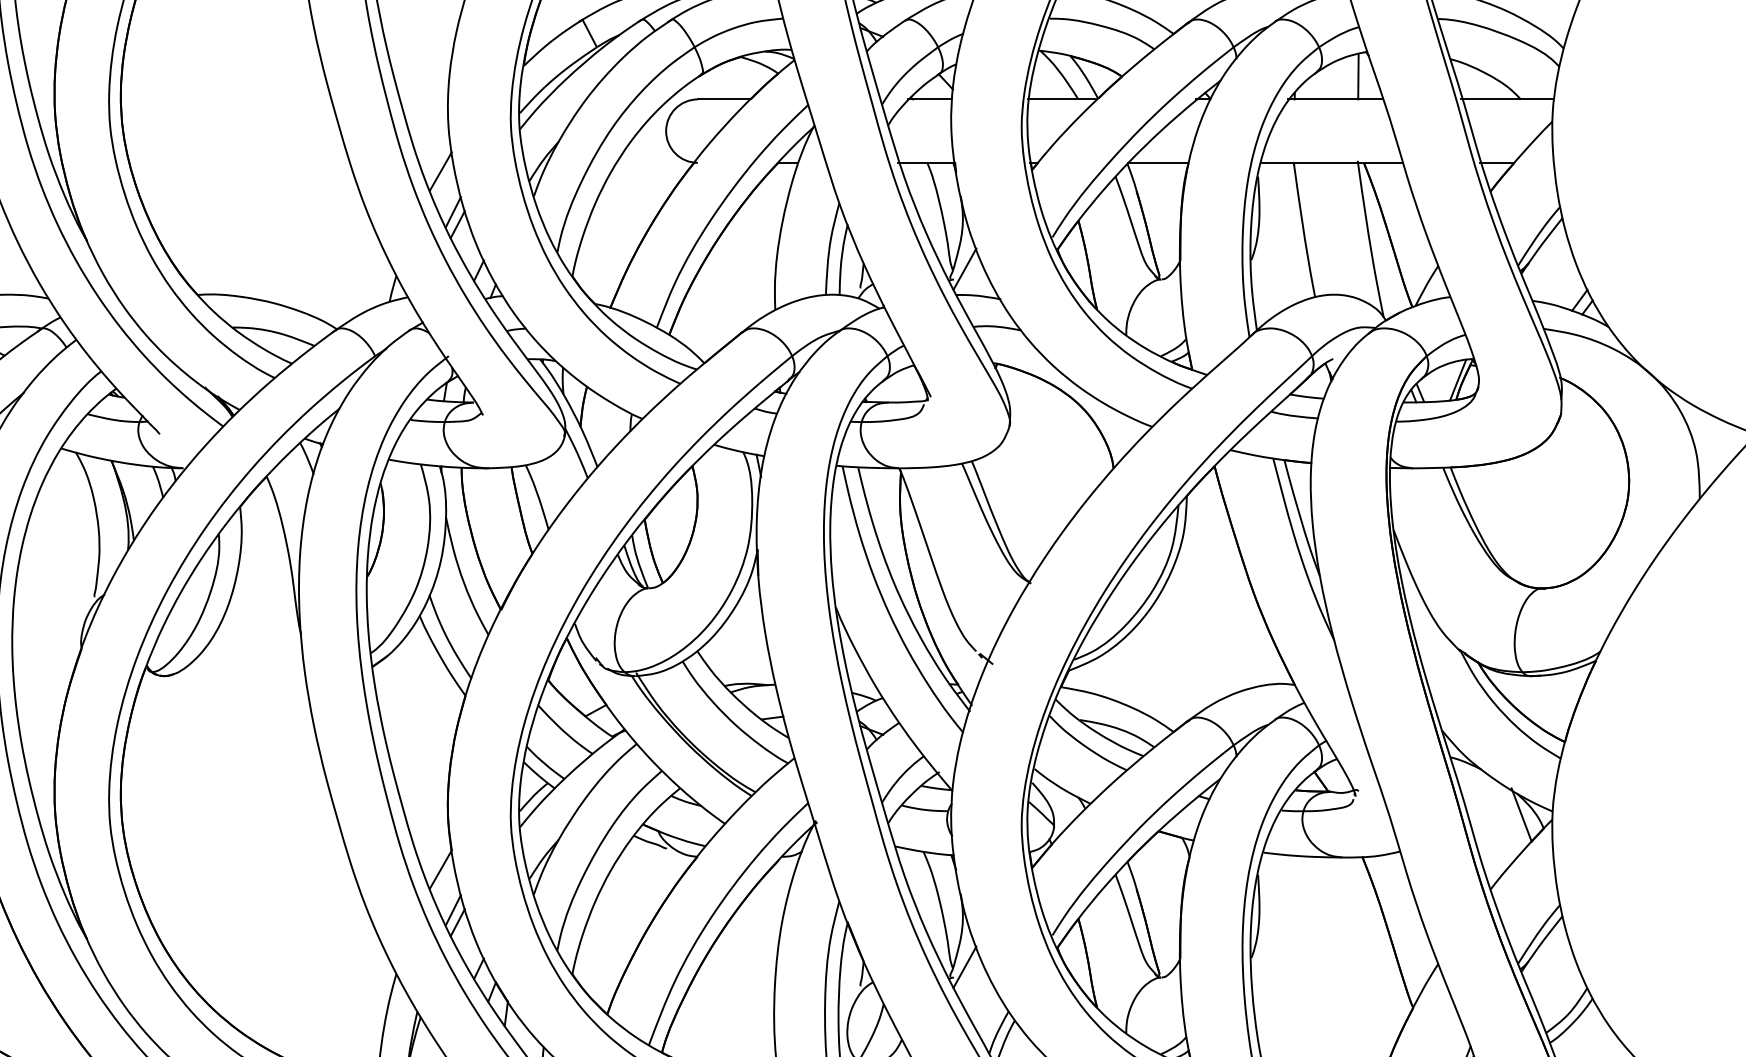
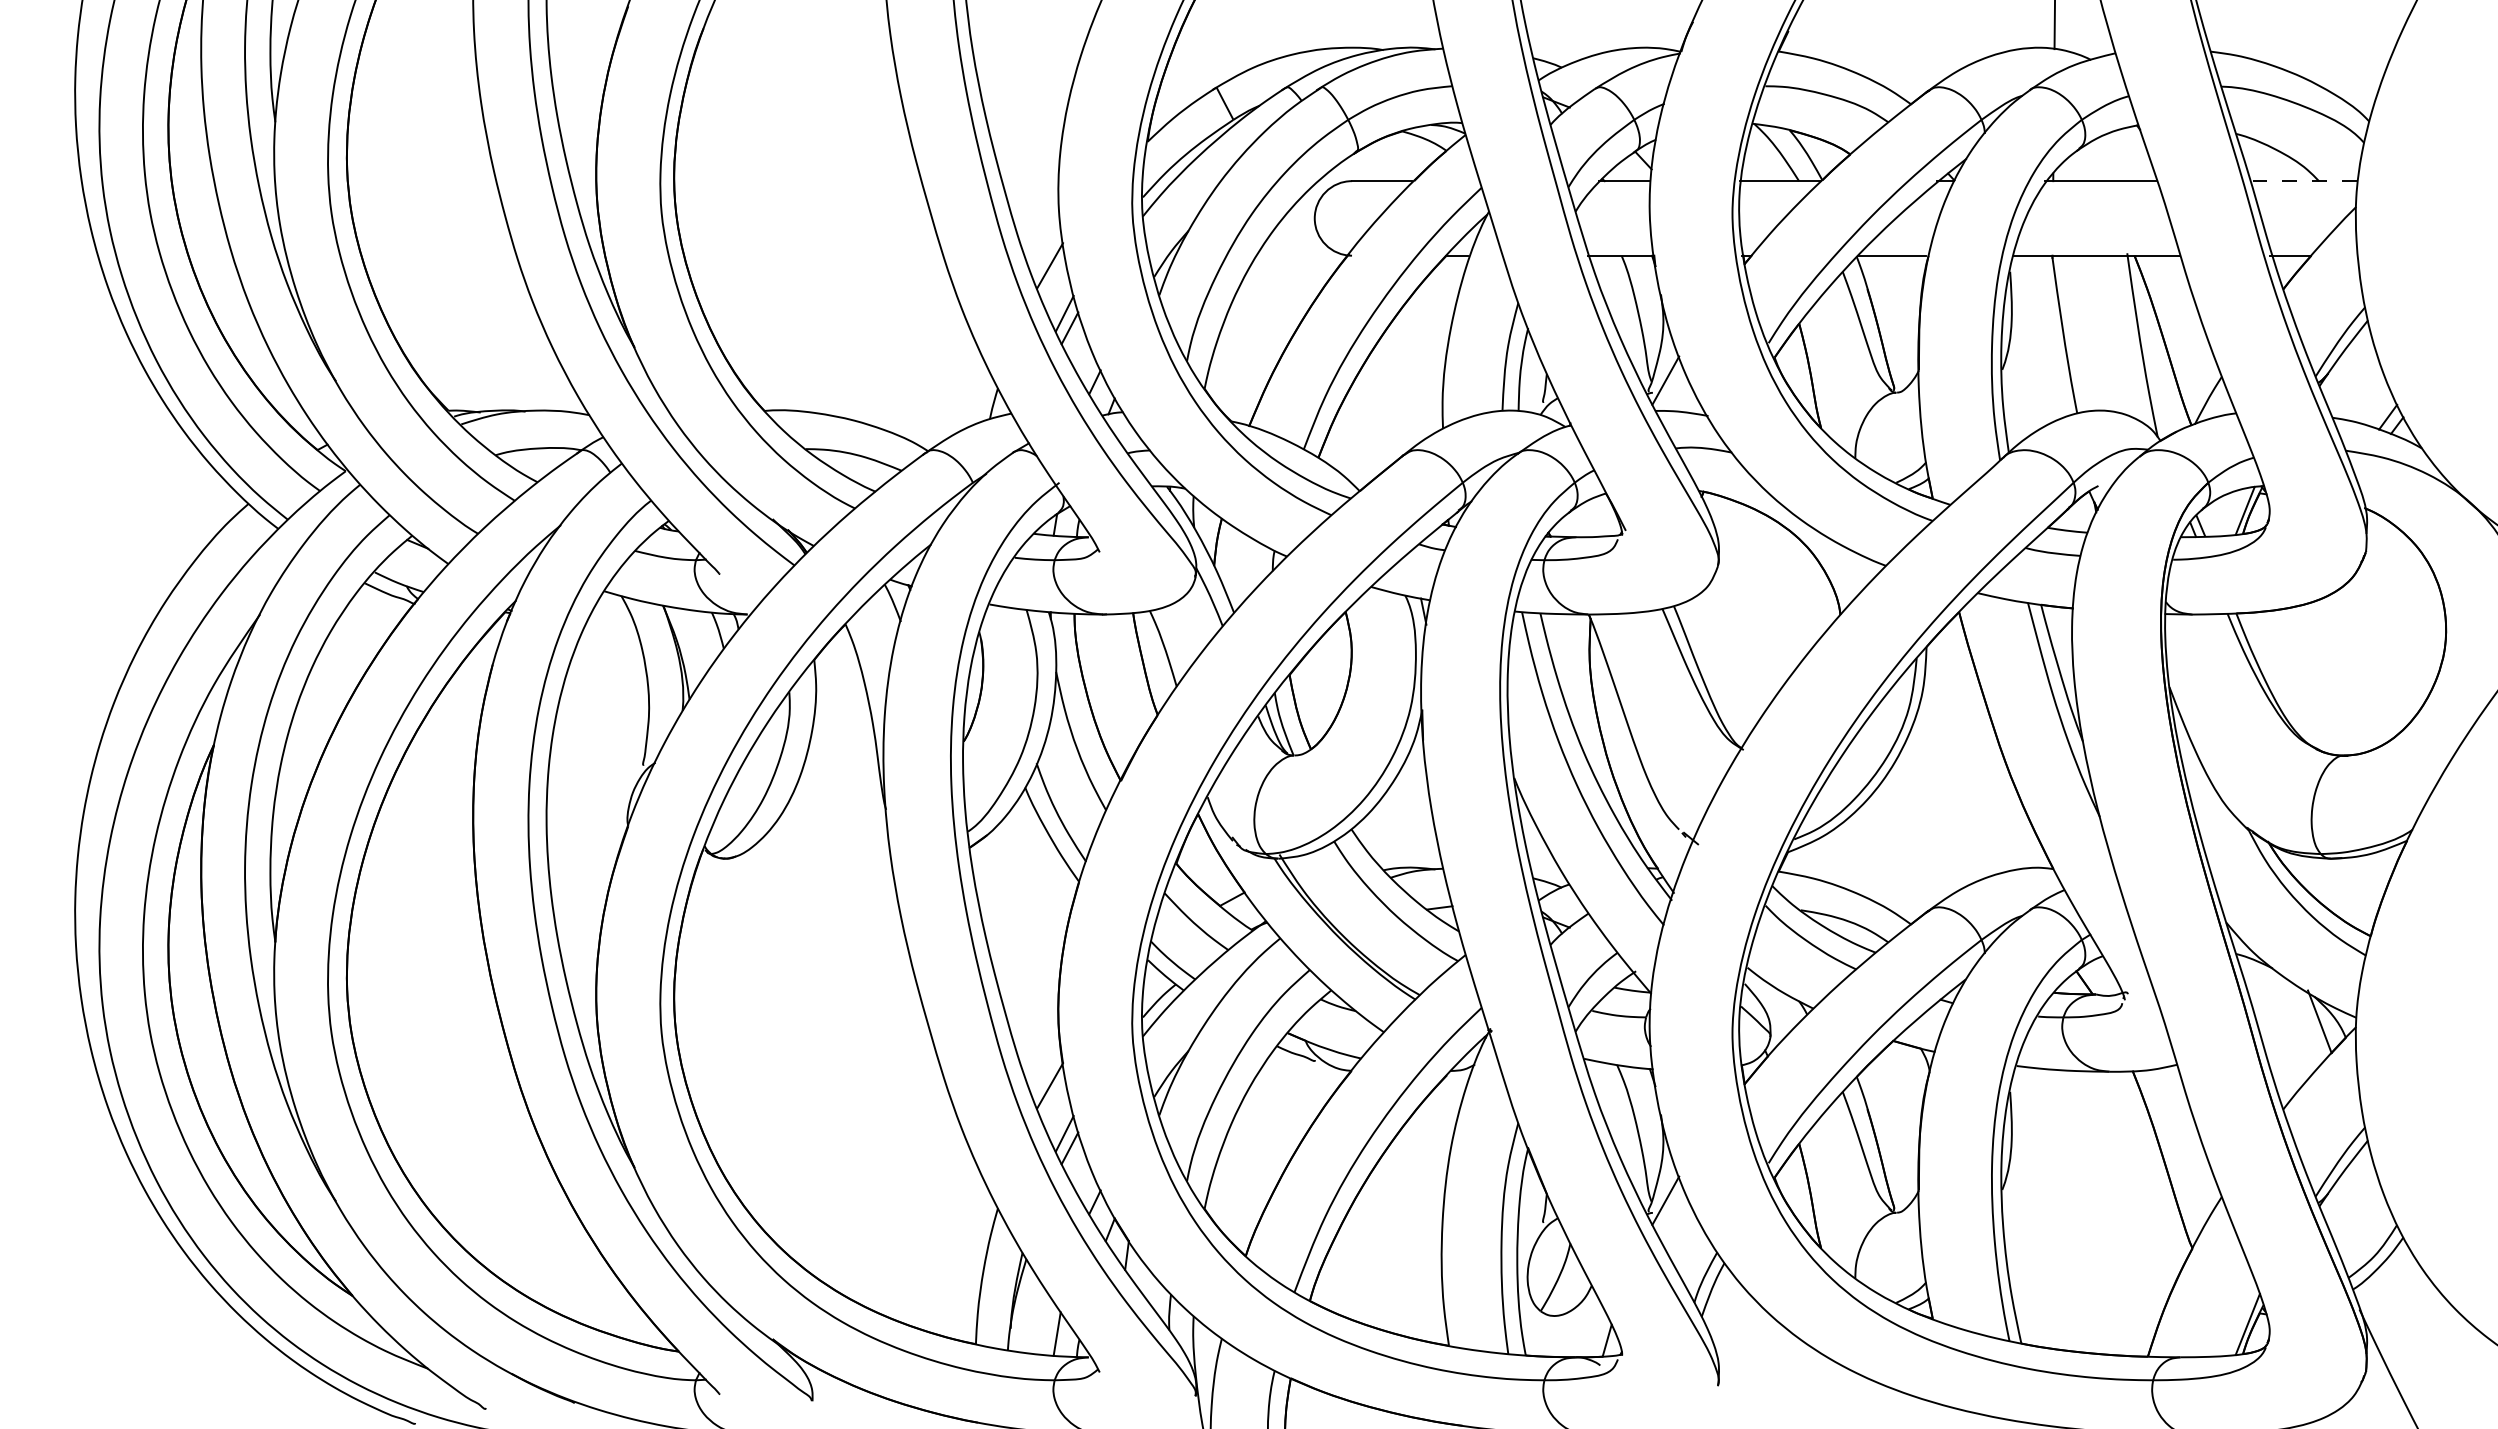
line: (1357, 76) -> (2127, 154), removed
line: (1506, 99) -> (2302, 181), solid -> dashed

